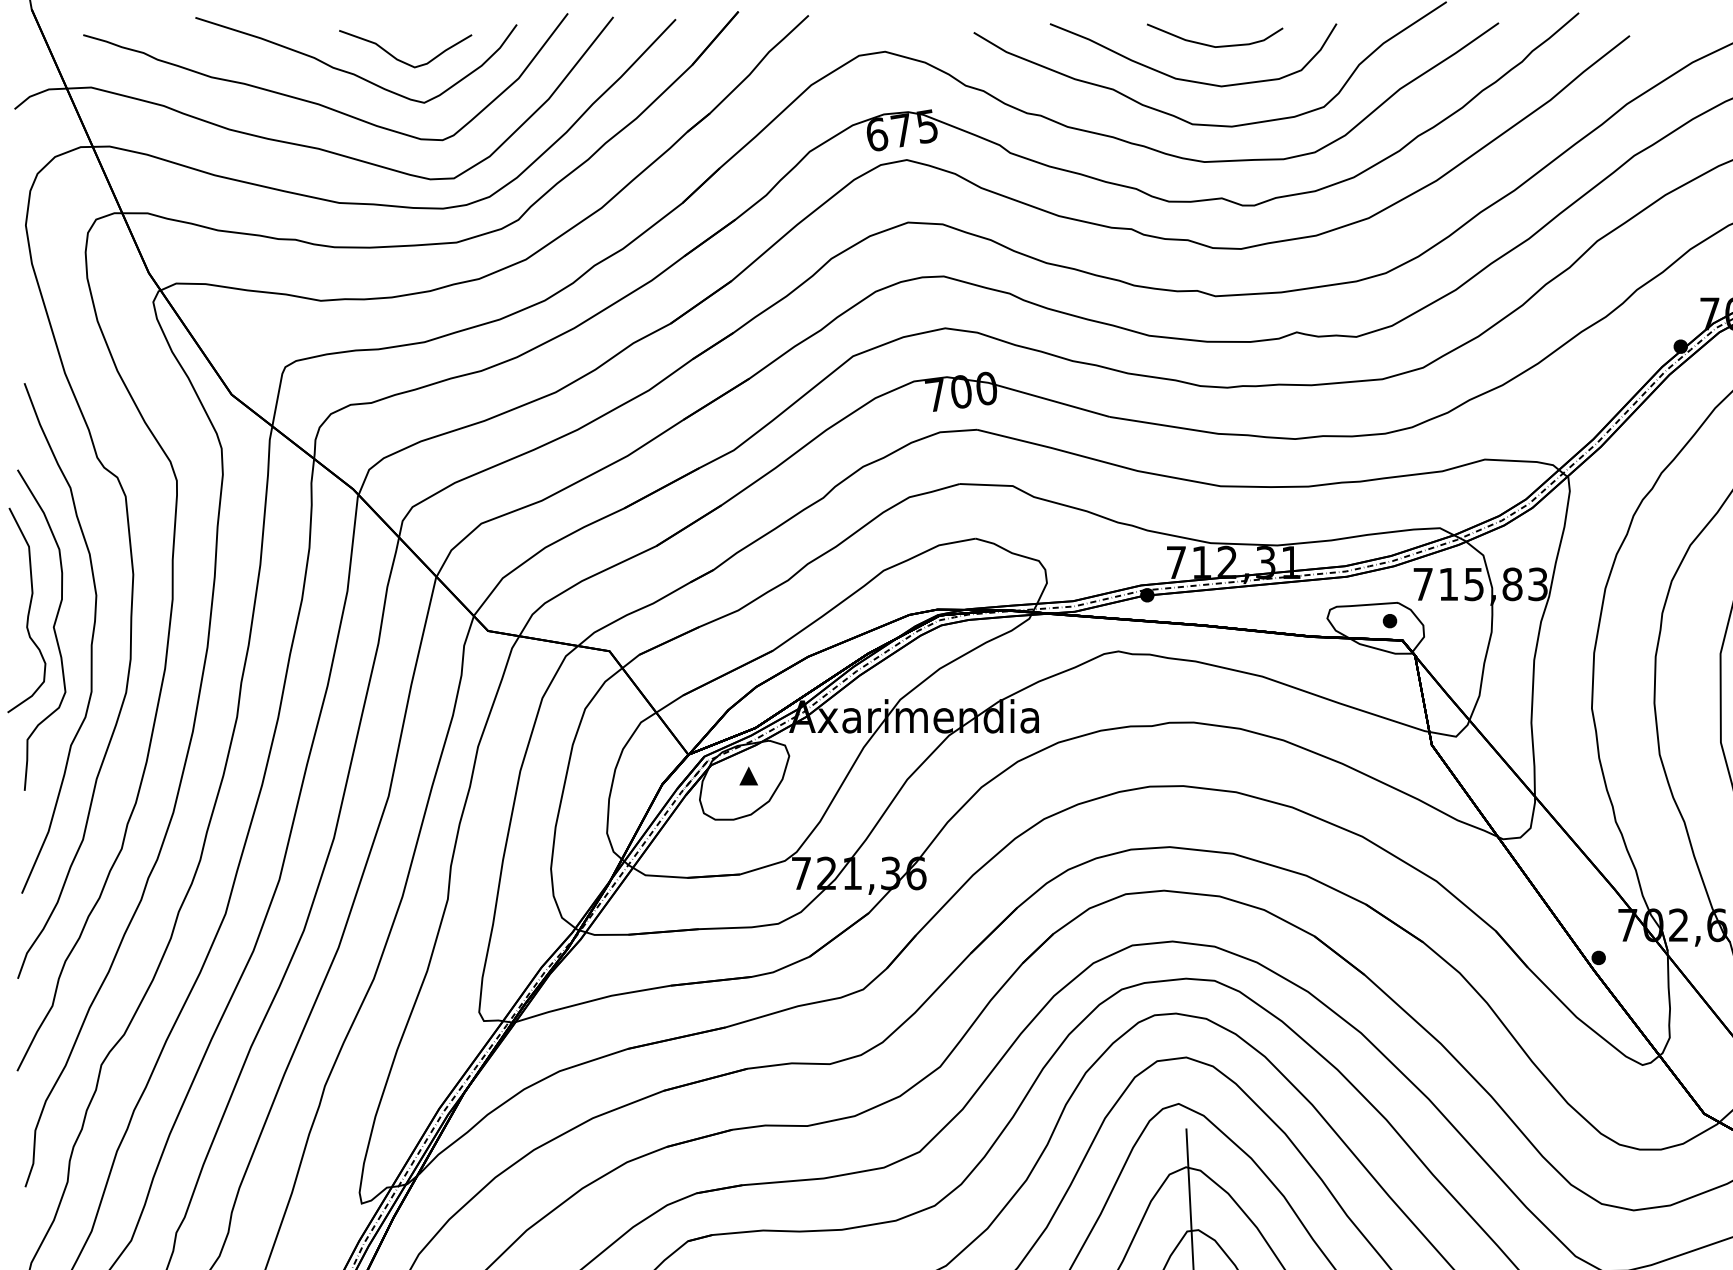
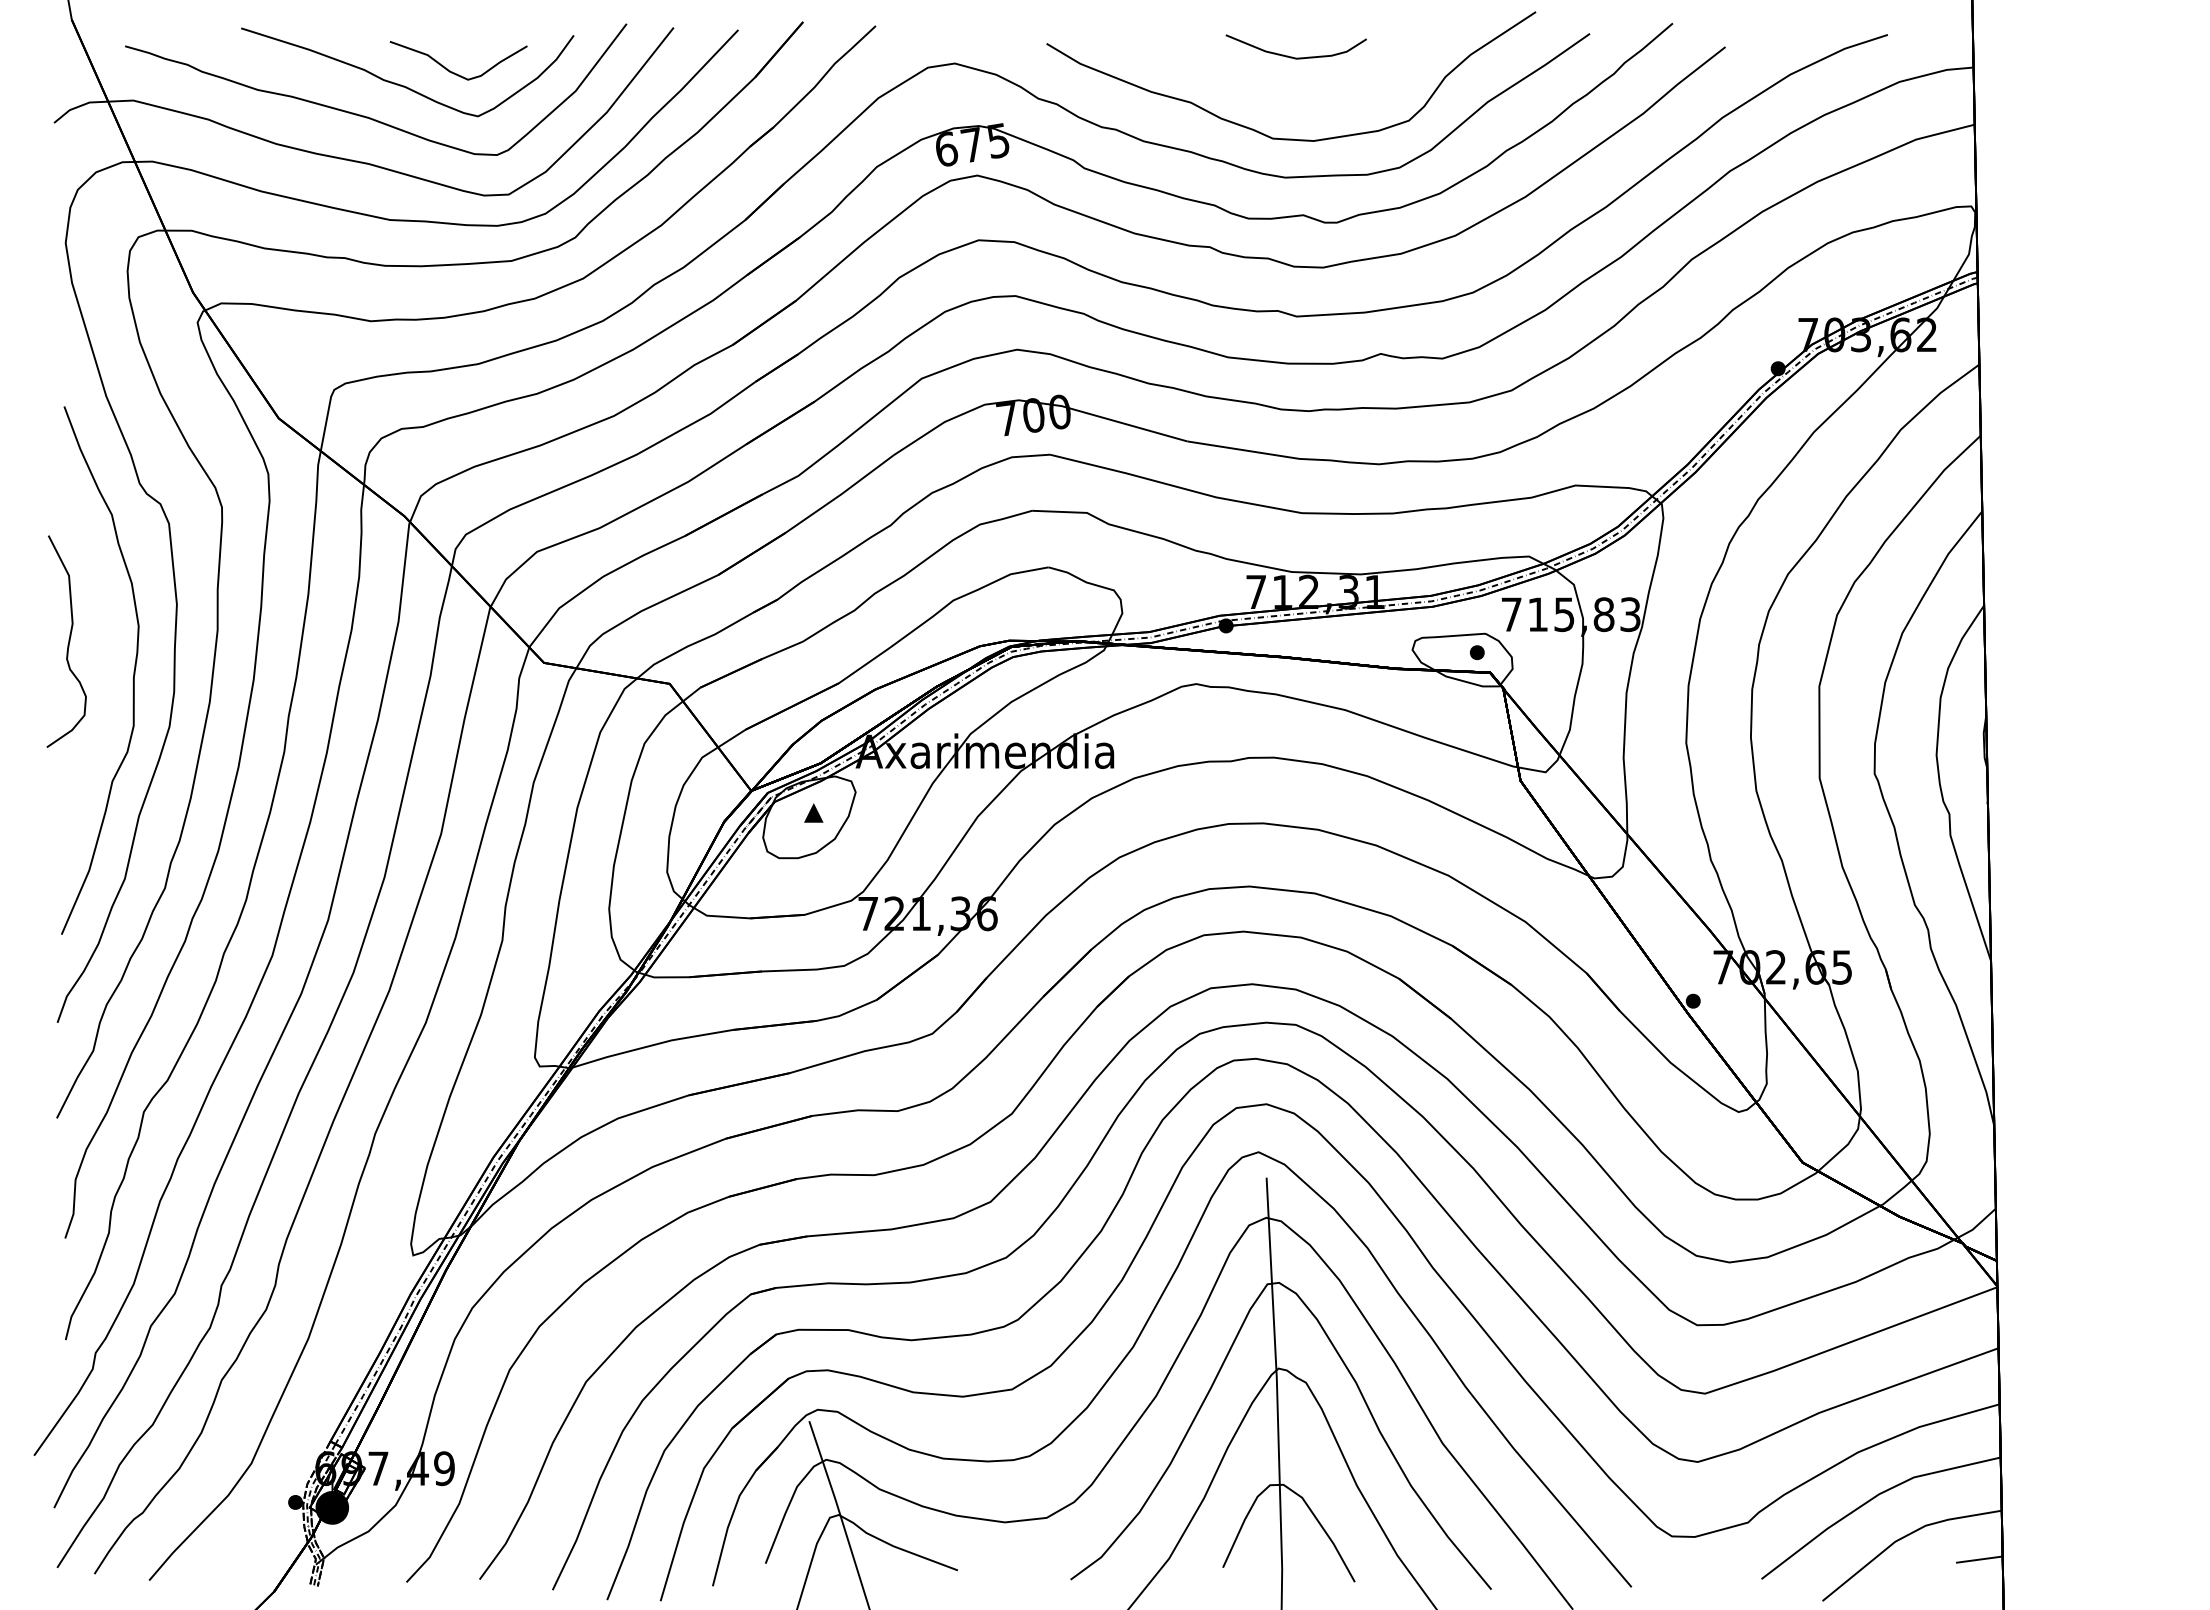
curve: (1189, 79) -> (1269, 92), removed
curve: (52, 627) -> (93, 659), removed

